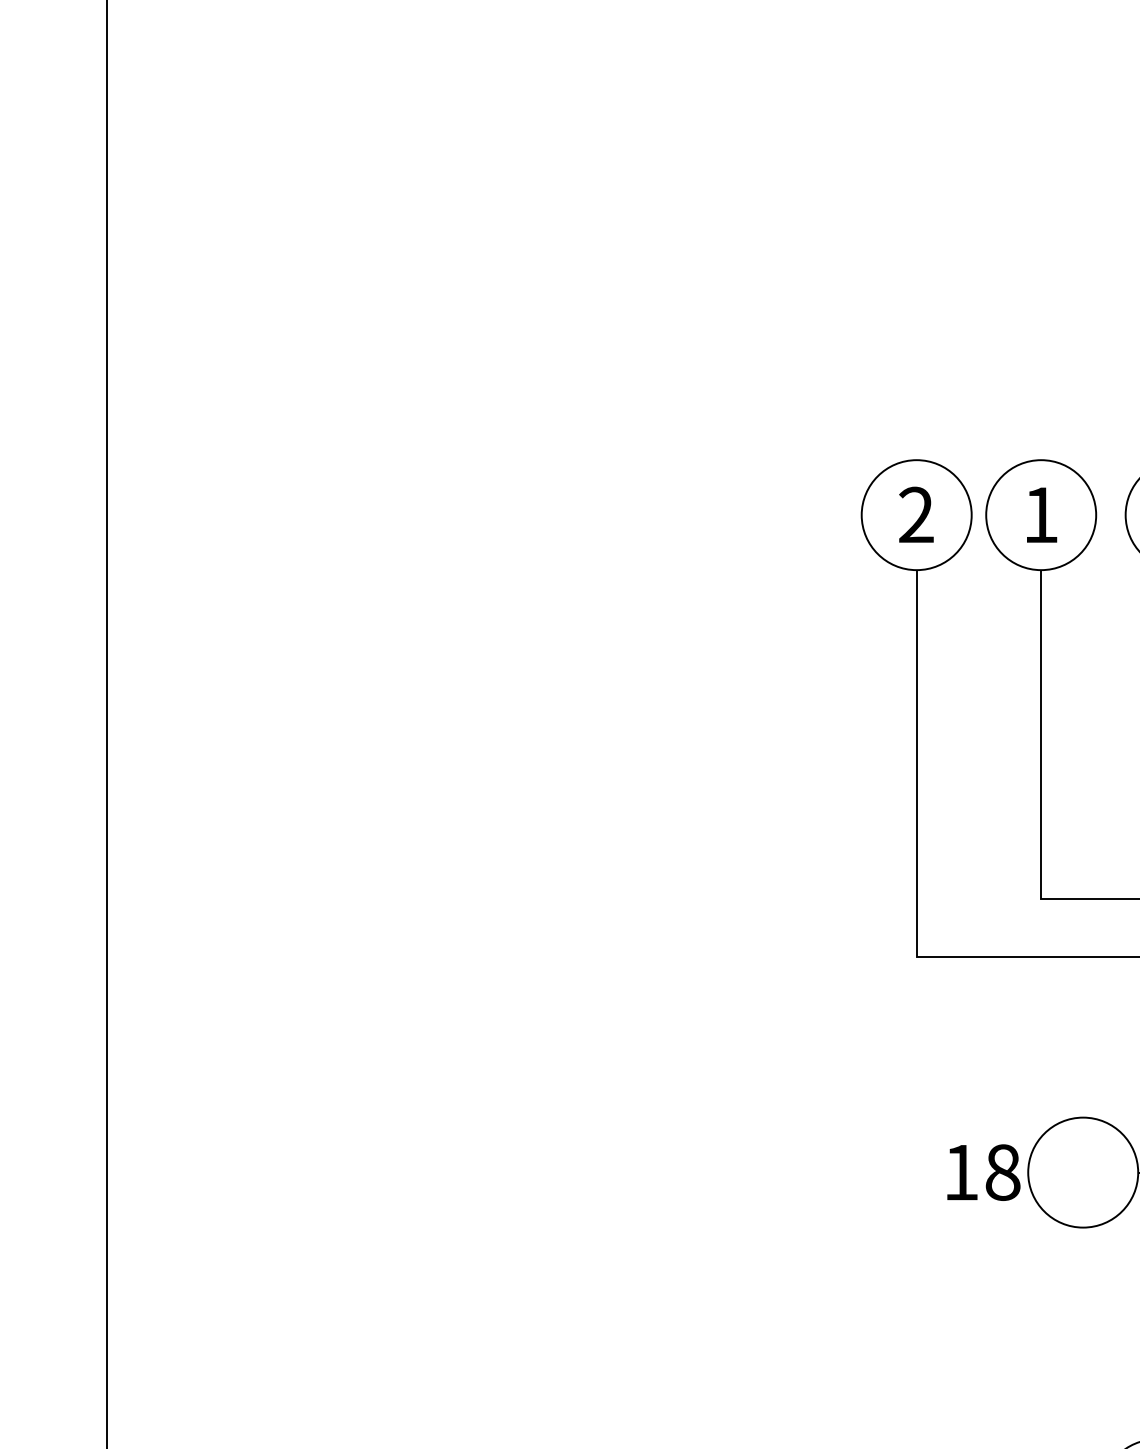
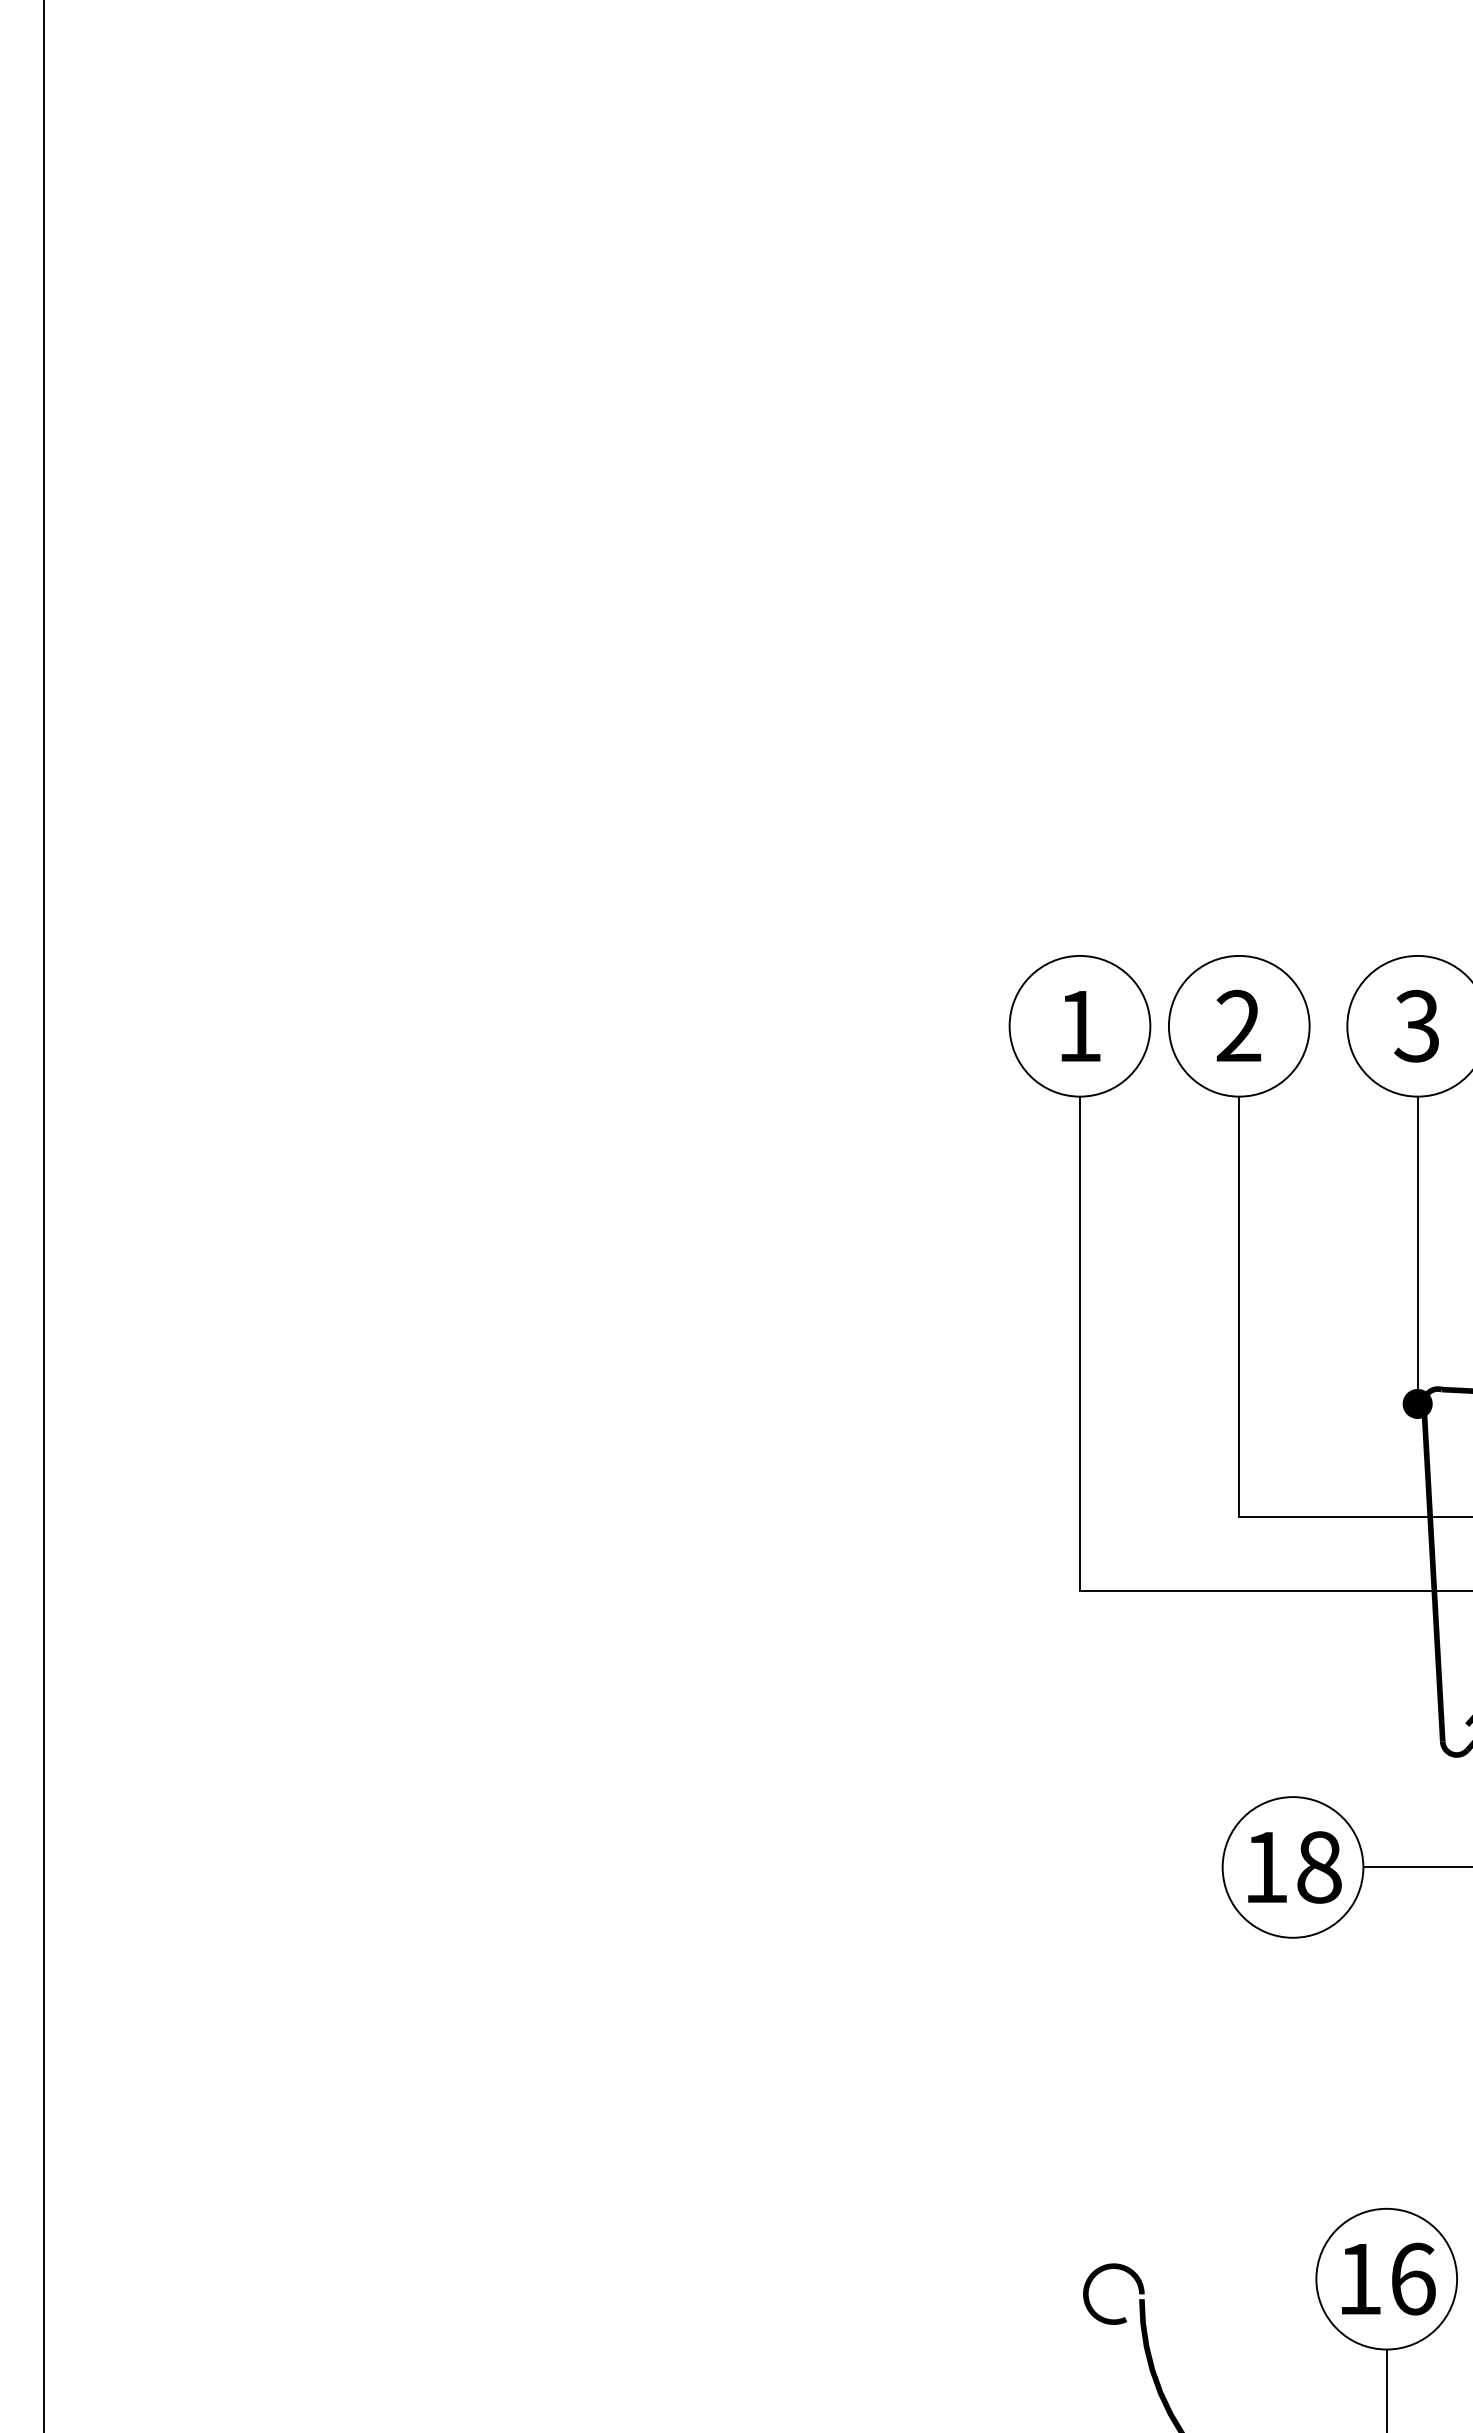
text: (916, 514) -> (1079, 1025), 2 -> 1
text: (1040, 514) -> (1238, 1025), 1 -> 2
text: (983, 1172) -> (1294, 1867), moved

